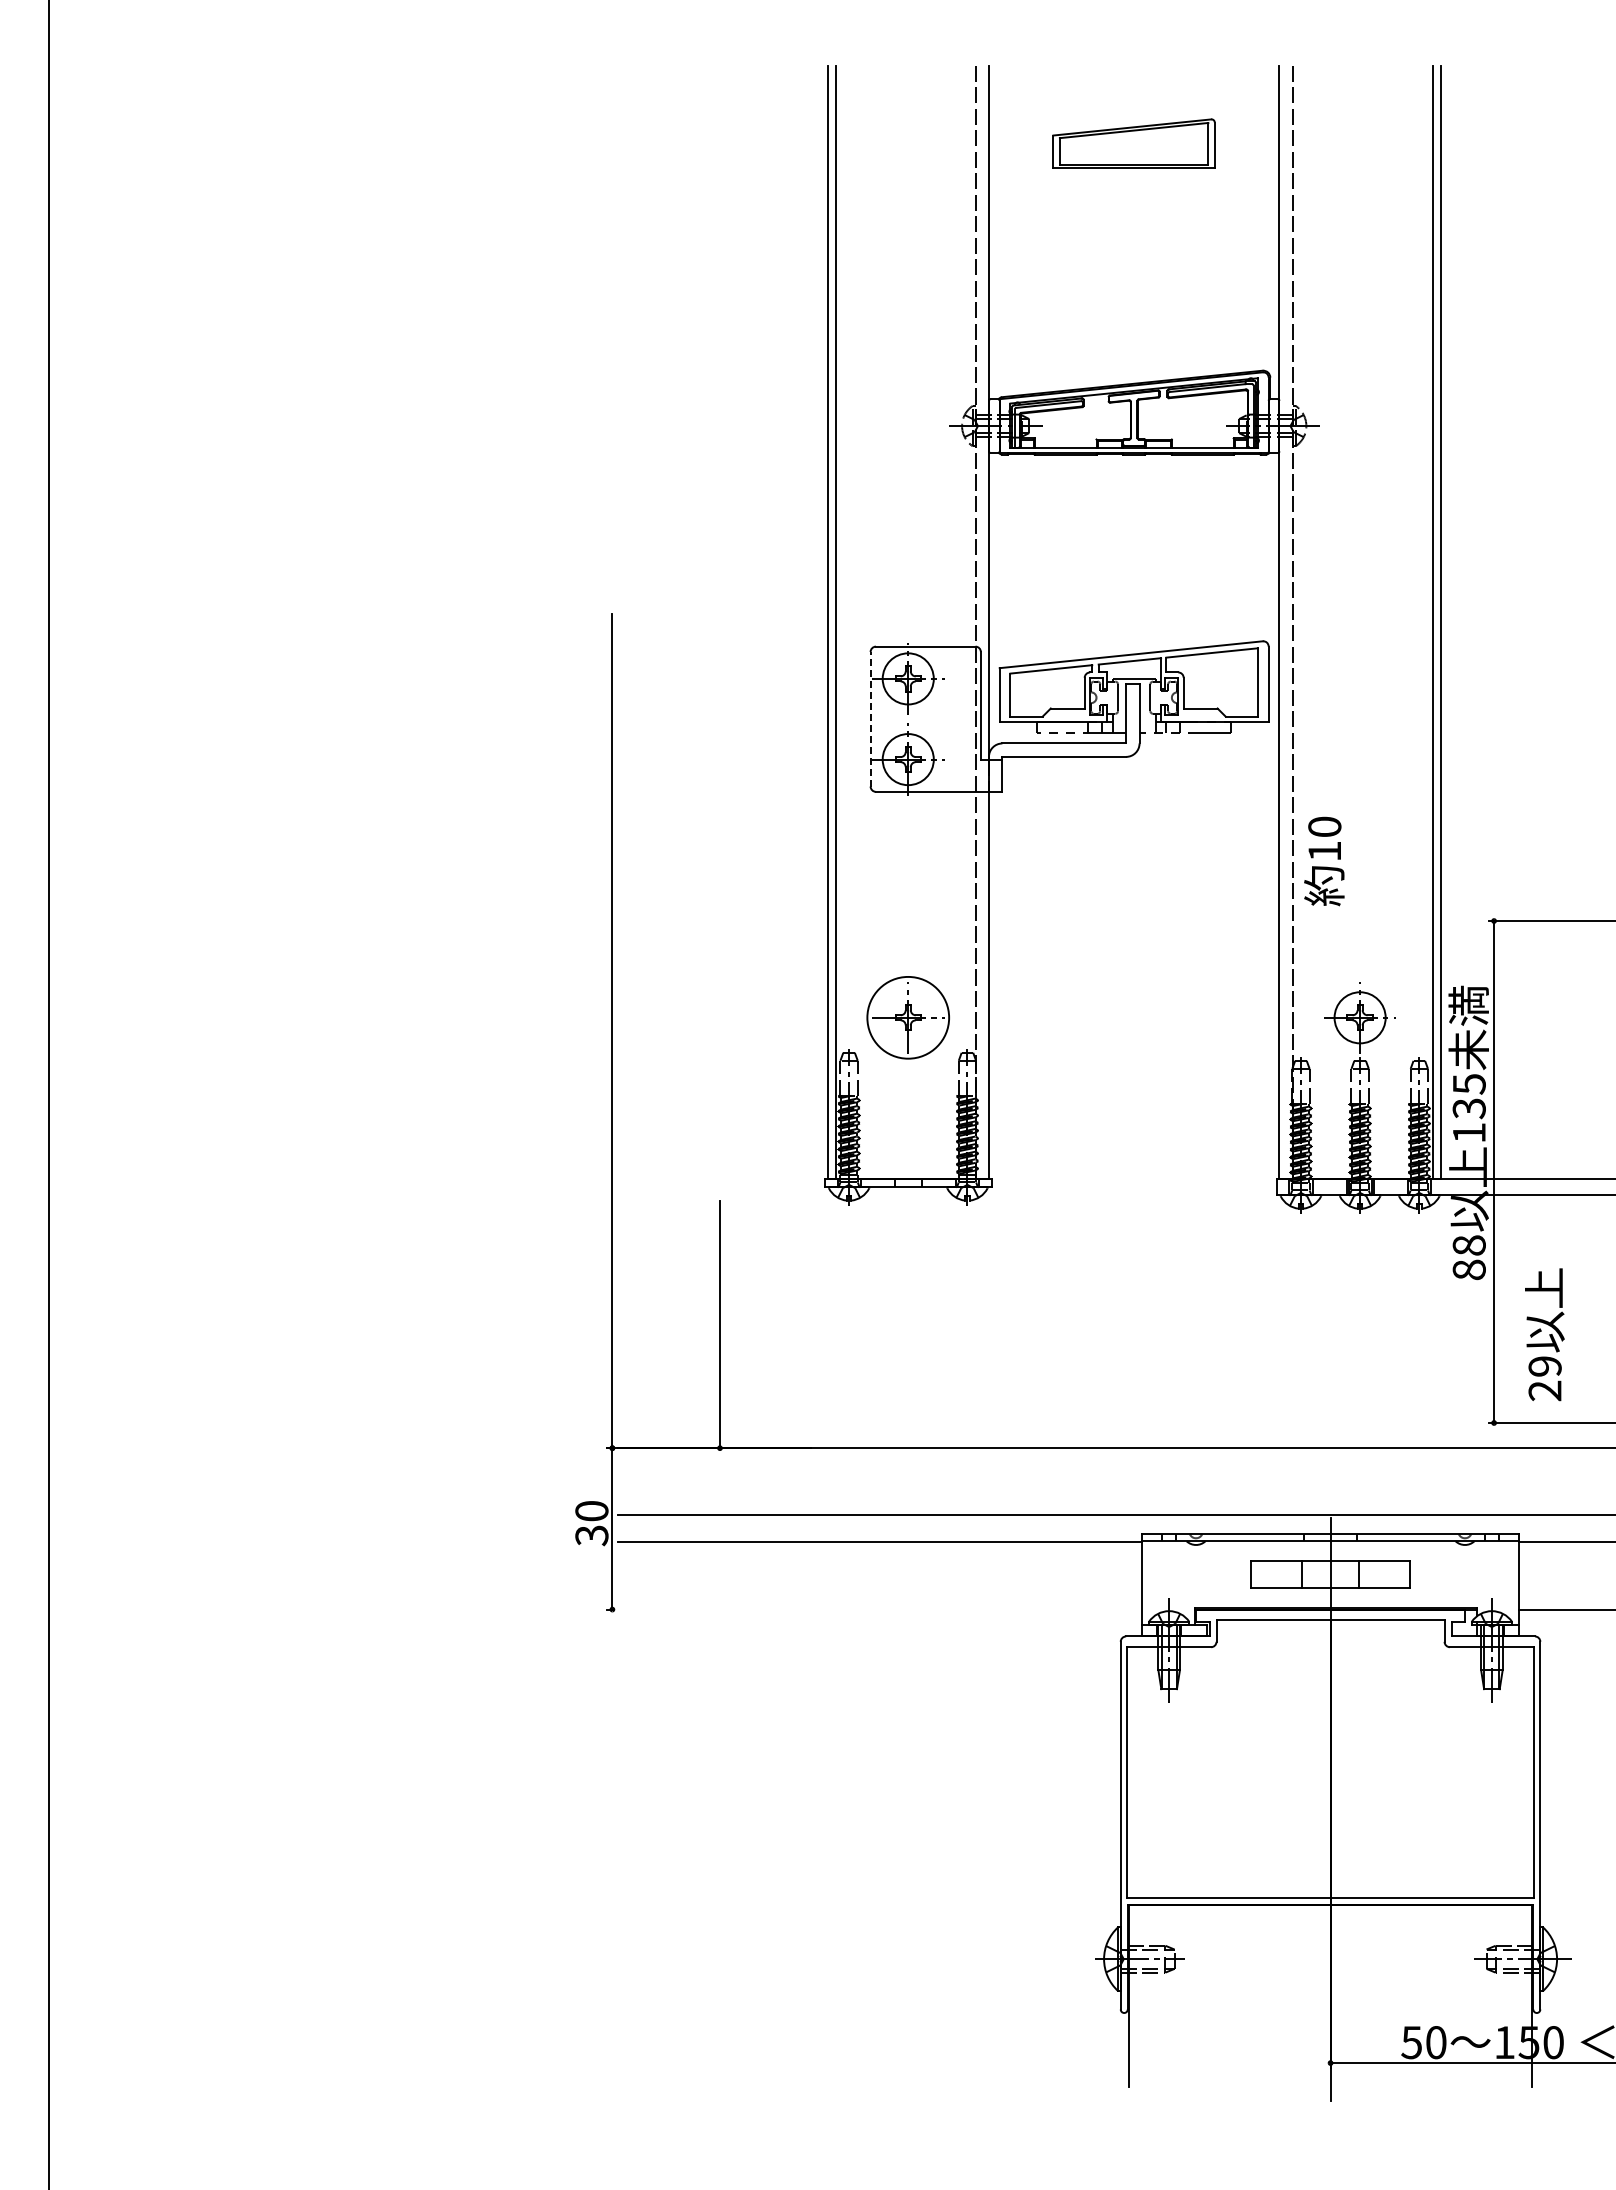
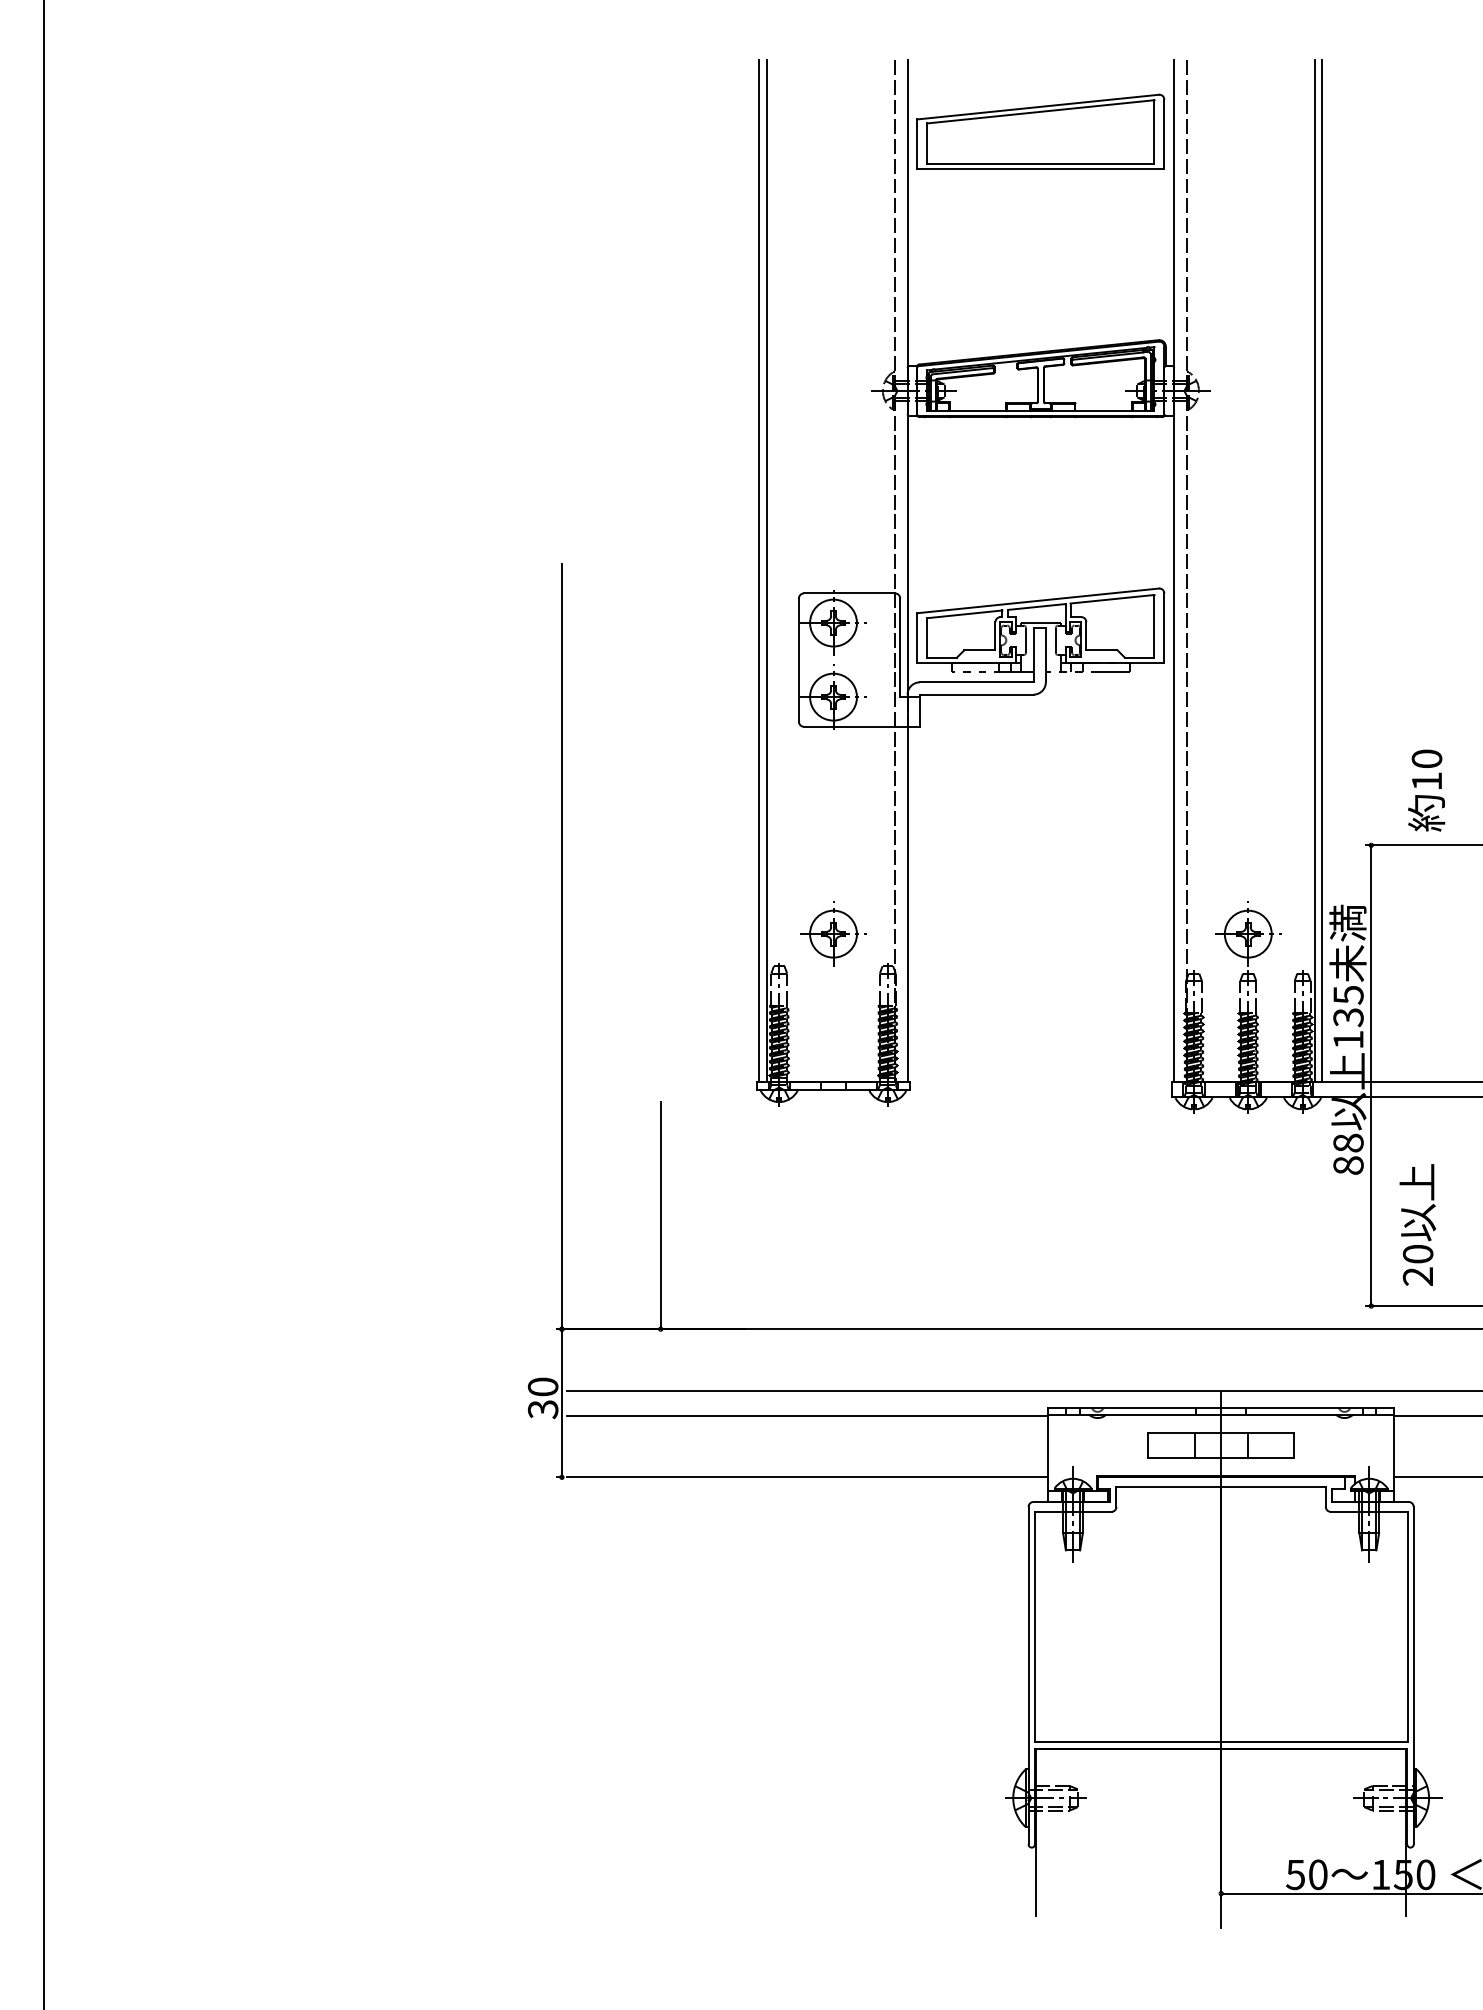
part: (1133, 143) -> (1040, 131), size x1.67
line: (870, 718) -> (798, 659), dashed -> solid
text: (1324, 861) -> (1426, 790), moved
circle: (907, 1017) -> (832, 933), size x0.62
text: (1544, 1366) -> (1417, 1254), 29 -> 20
line: (879, 1609) -> (807, 1477), added

